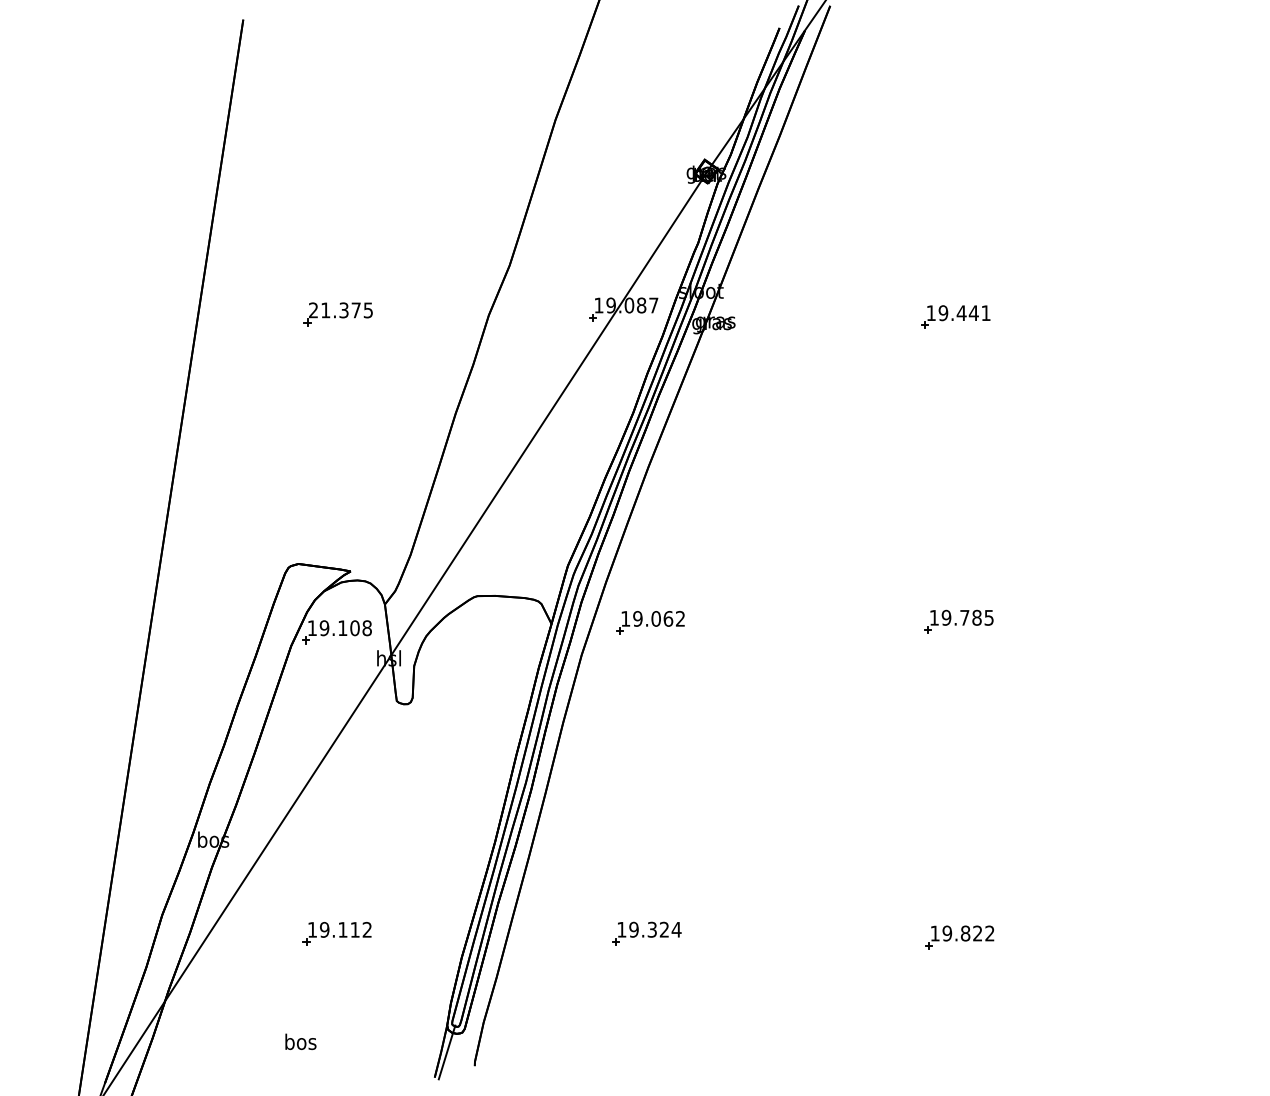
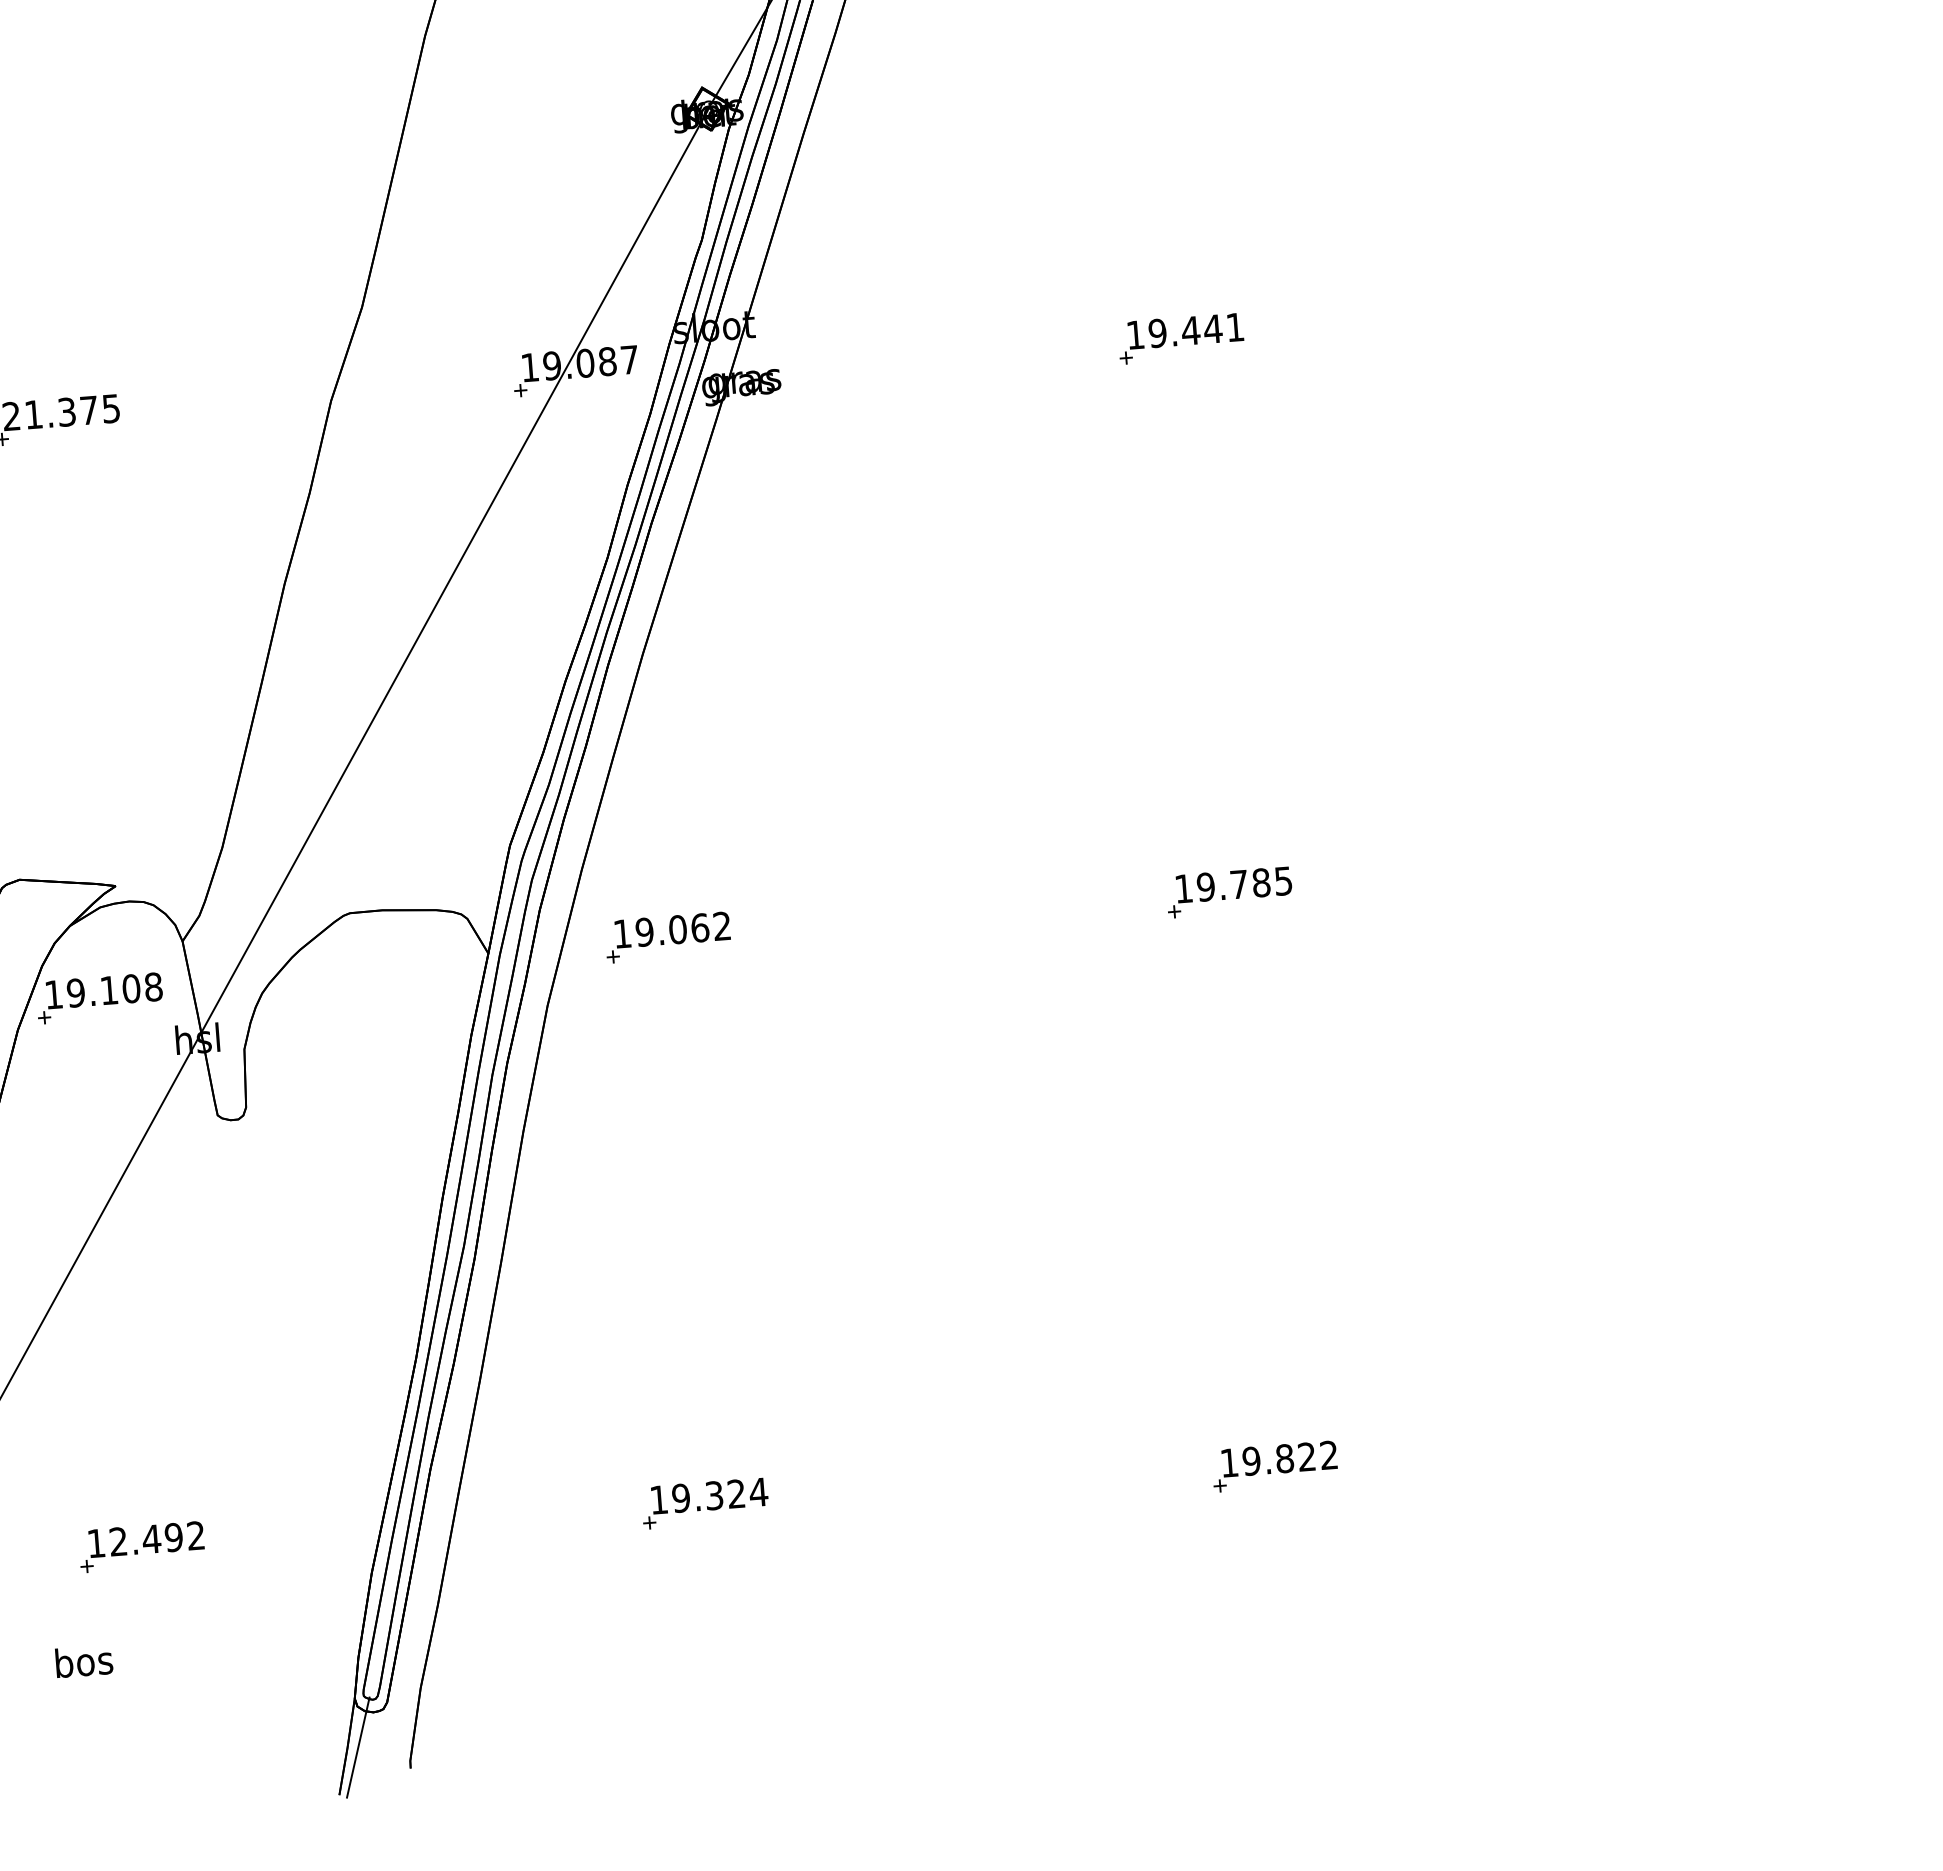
text: (339, 929) -> (145, 1538), 19.112 -> 12.492
text: (300, 1041) -> (83, 1660), moved

